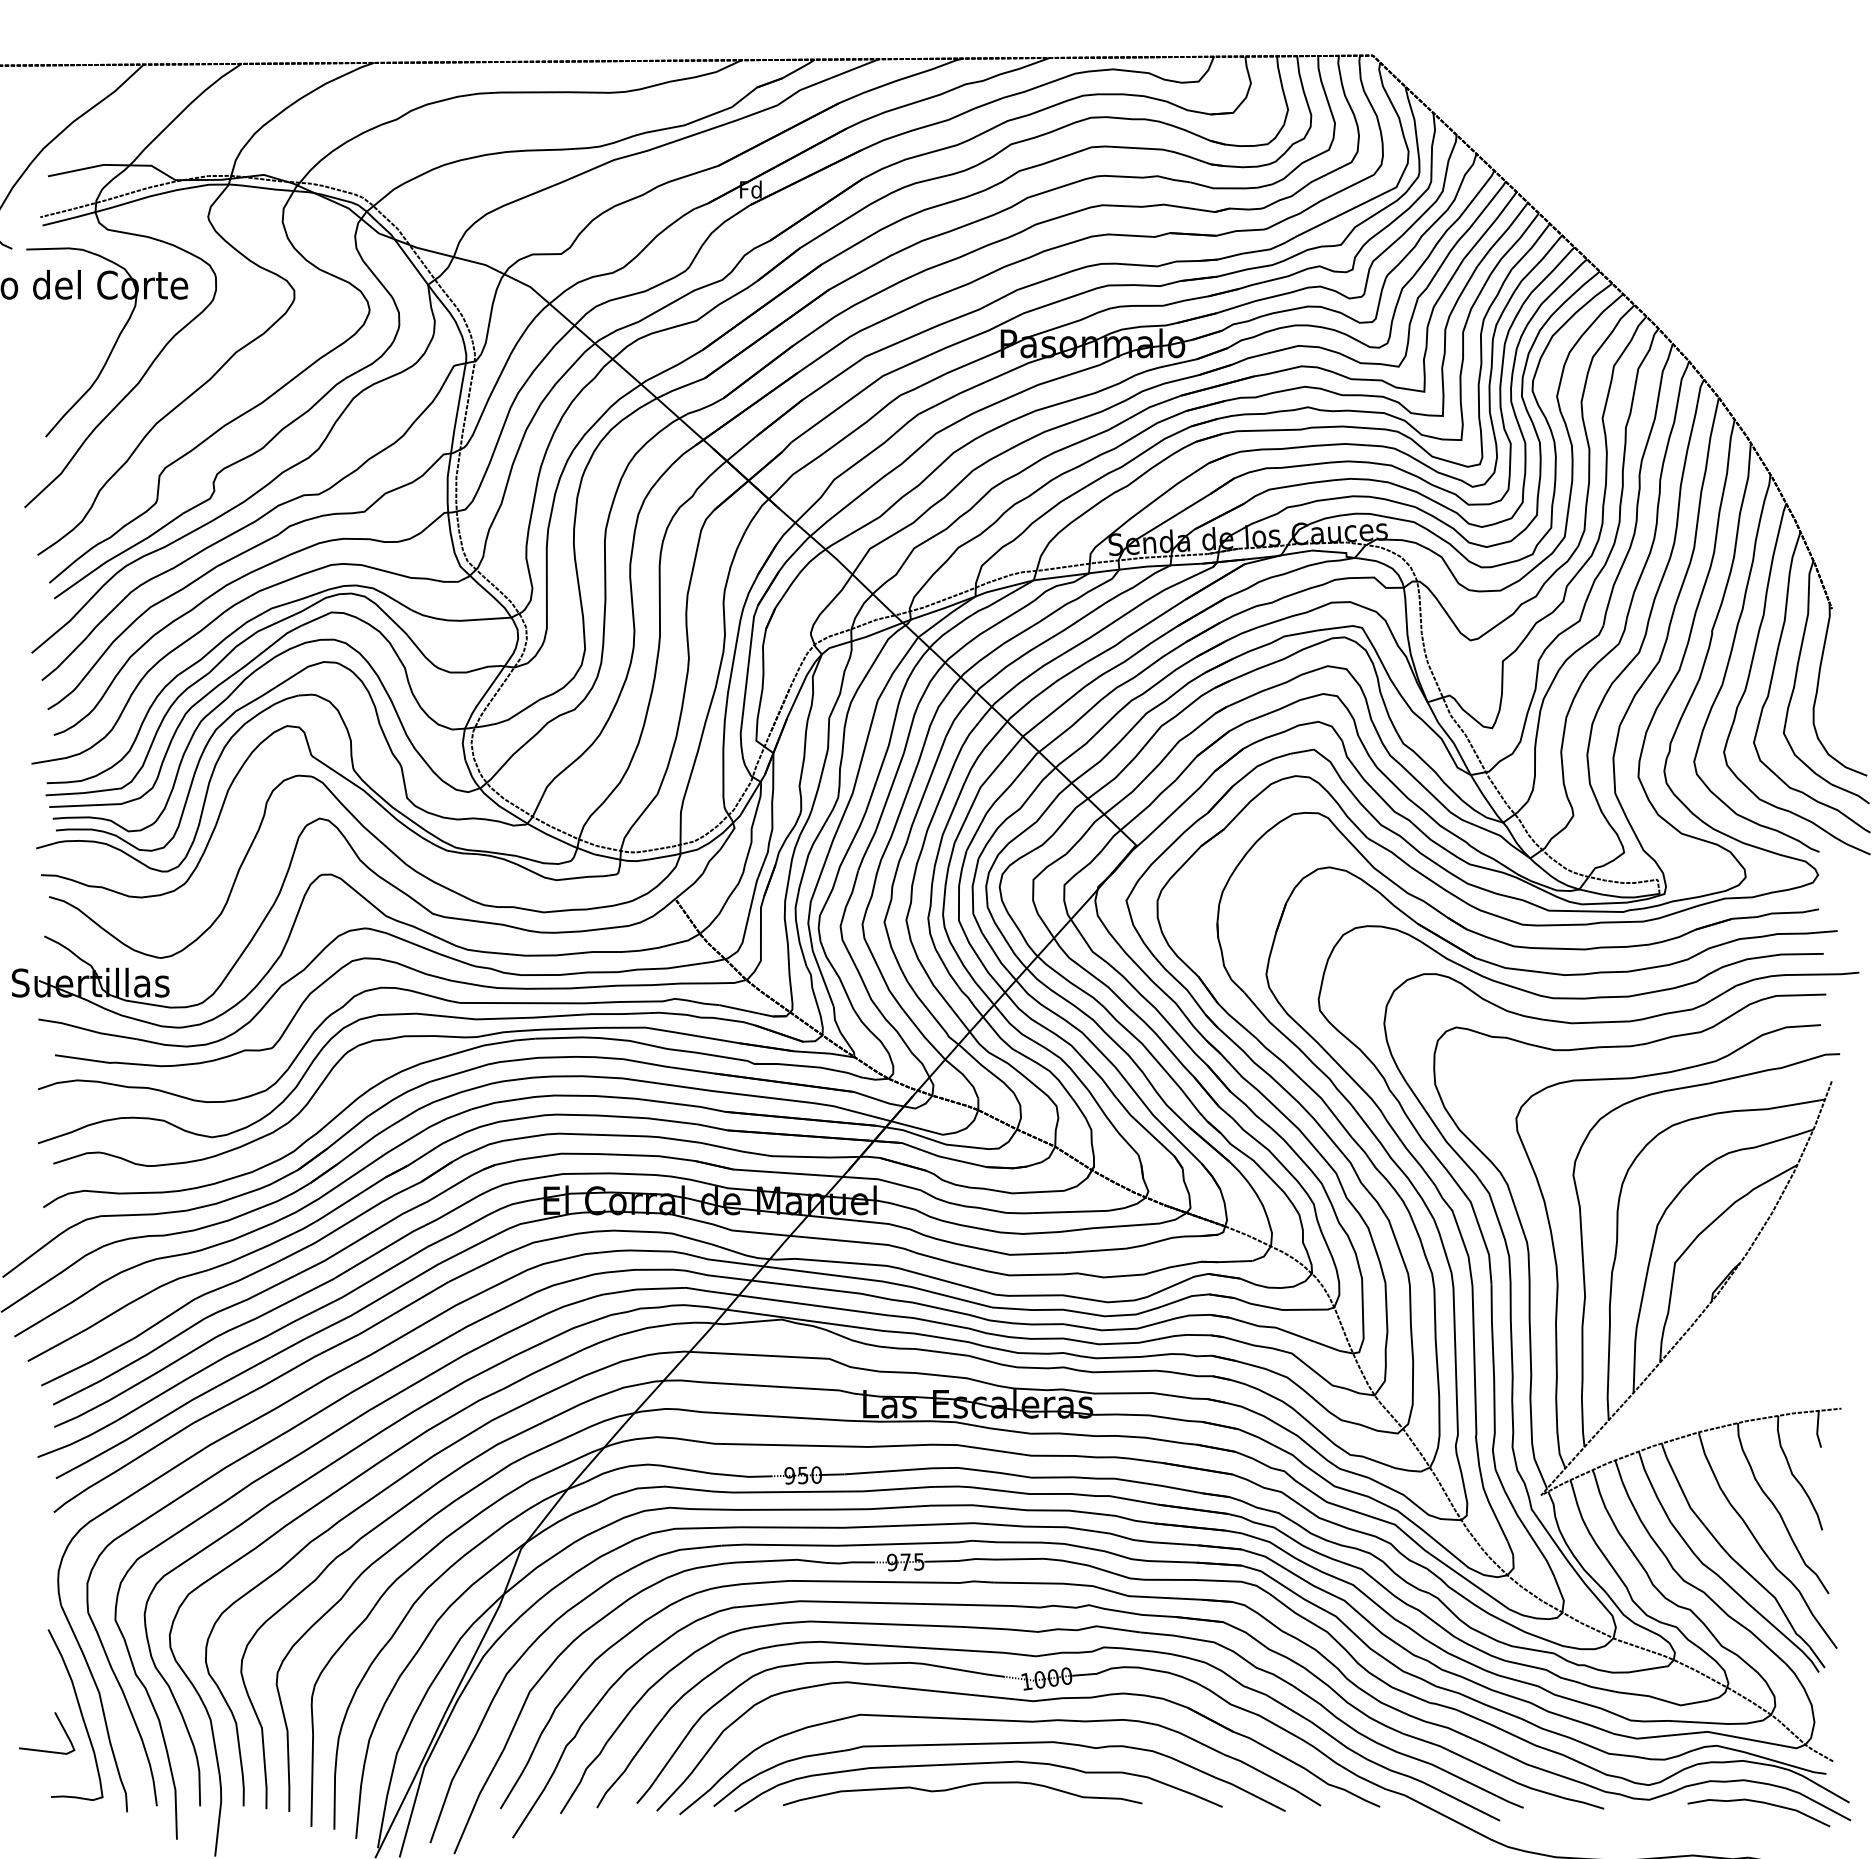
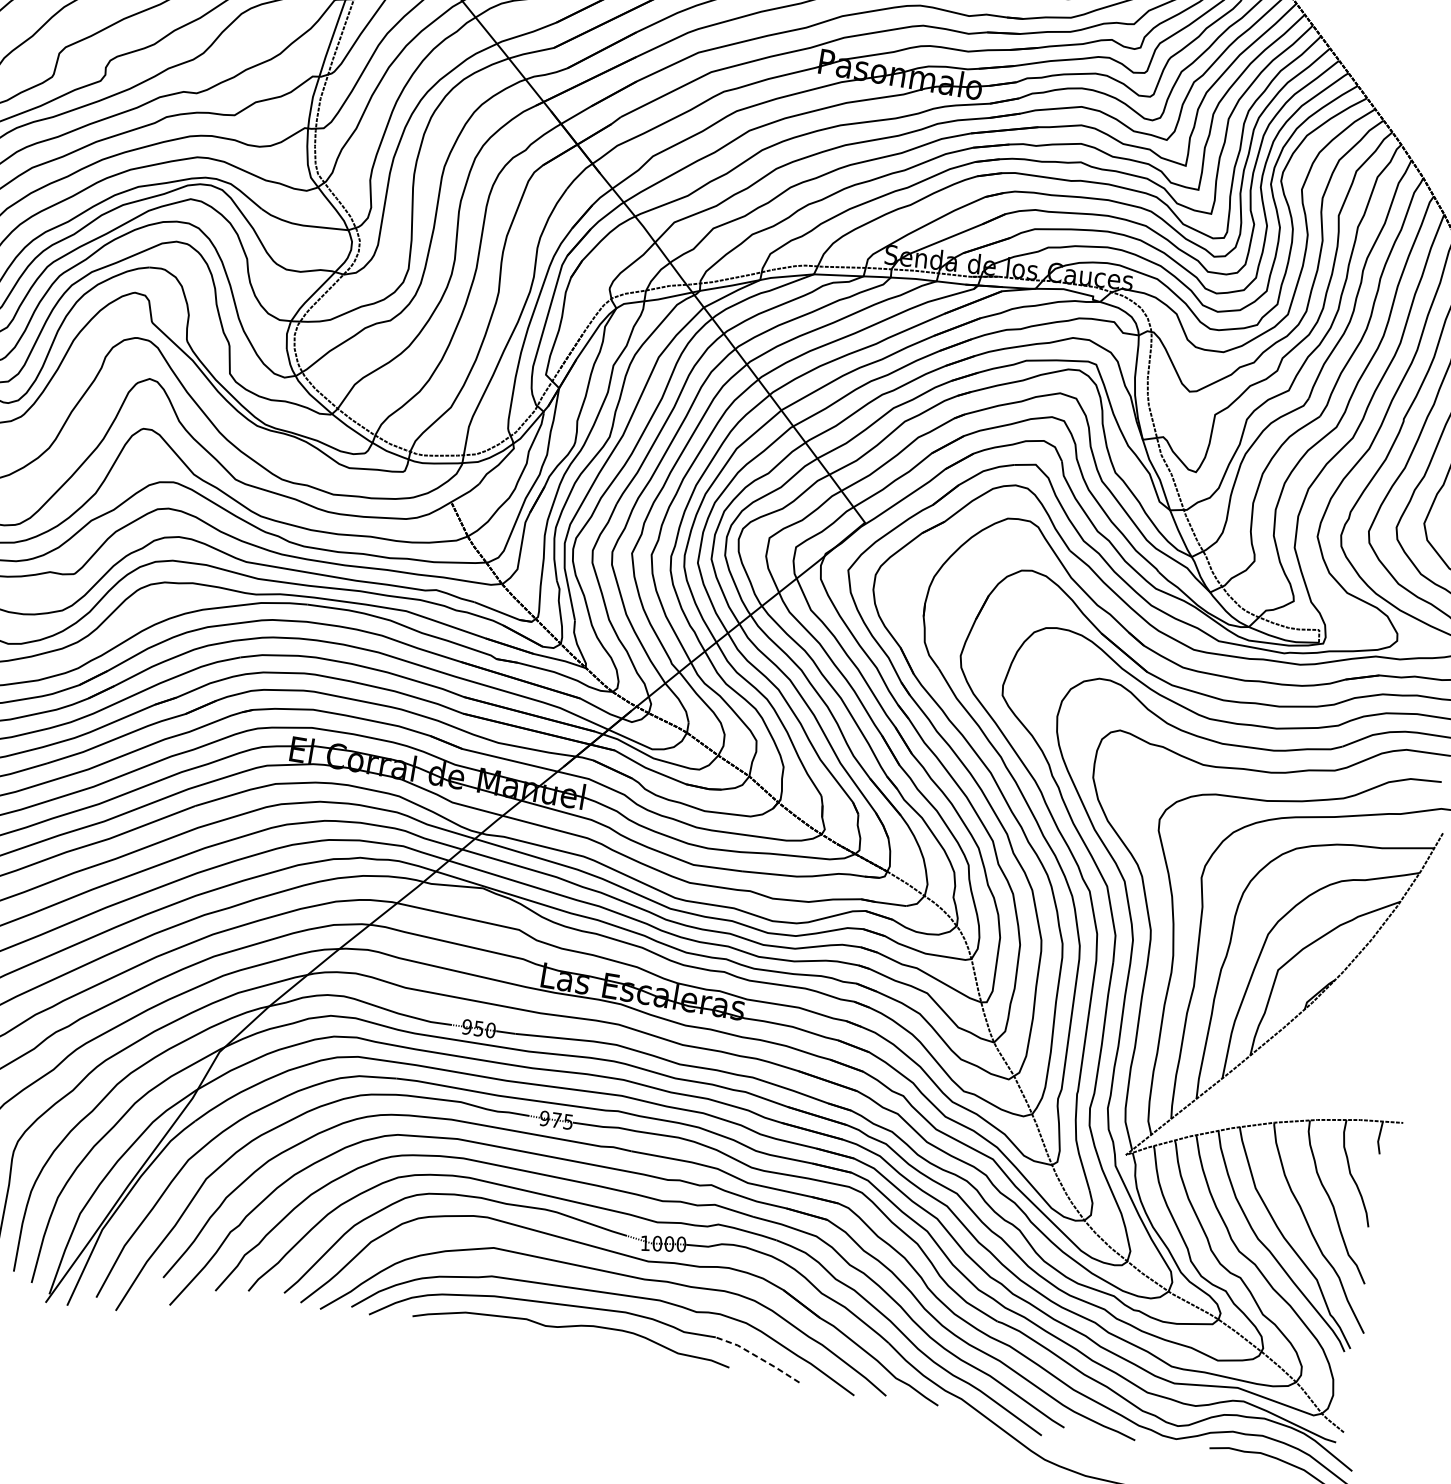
line: (1172, 1786) -> (758, 1357), solid -> dashed

